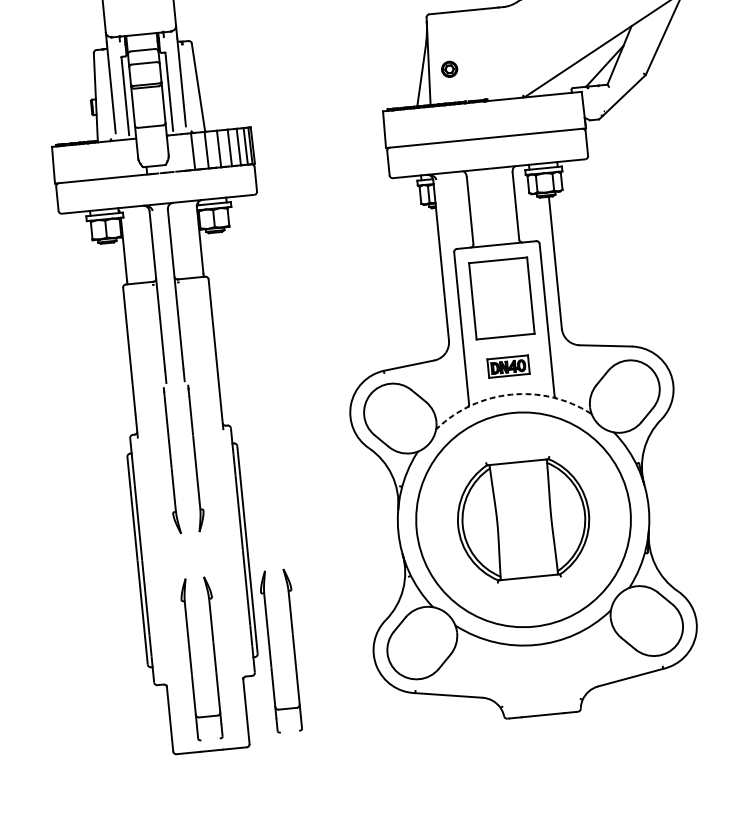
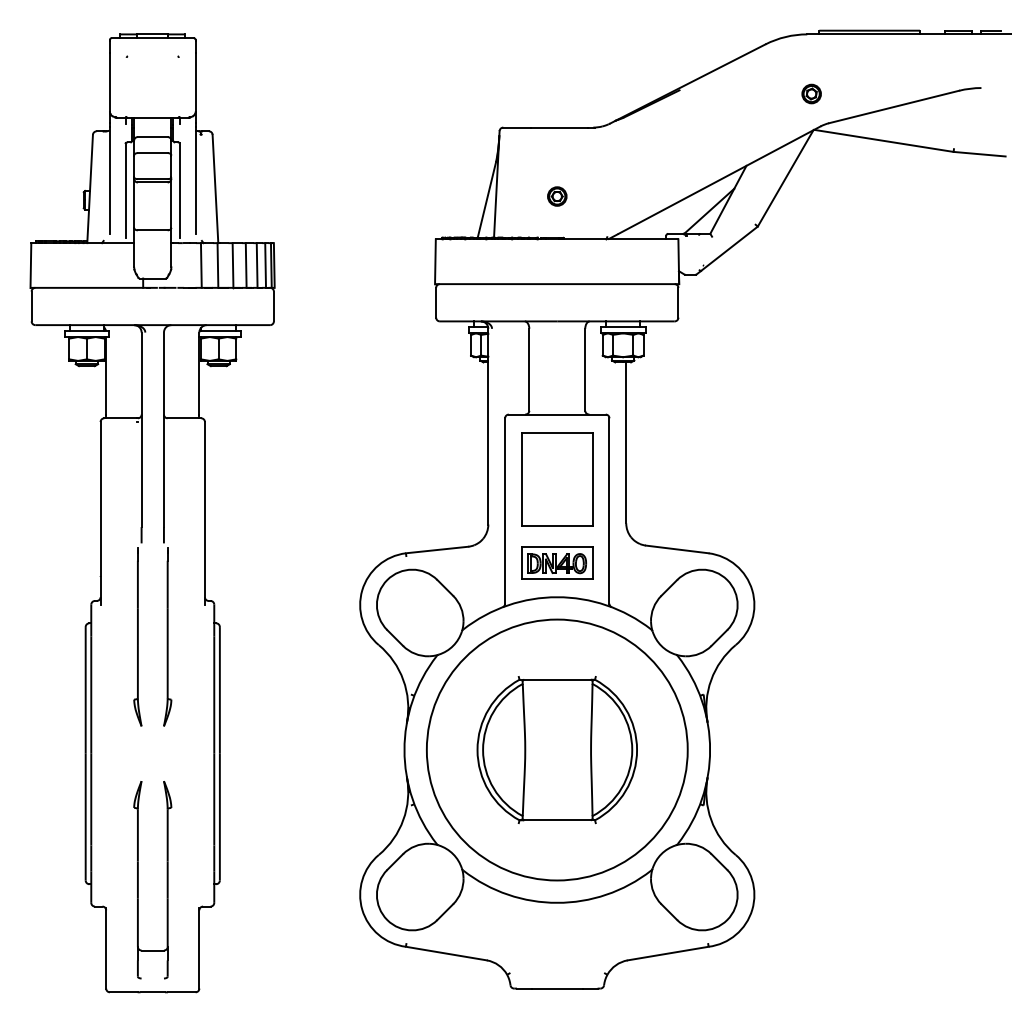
part: (449, 69) -> (557, 196), moved
part: (508, 366) -> (557, 562), size x1.43
arc: (511, 394) -> (557, 597), dashed -> solid
part: (270, 652) -> (235, 880), removed

